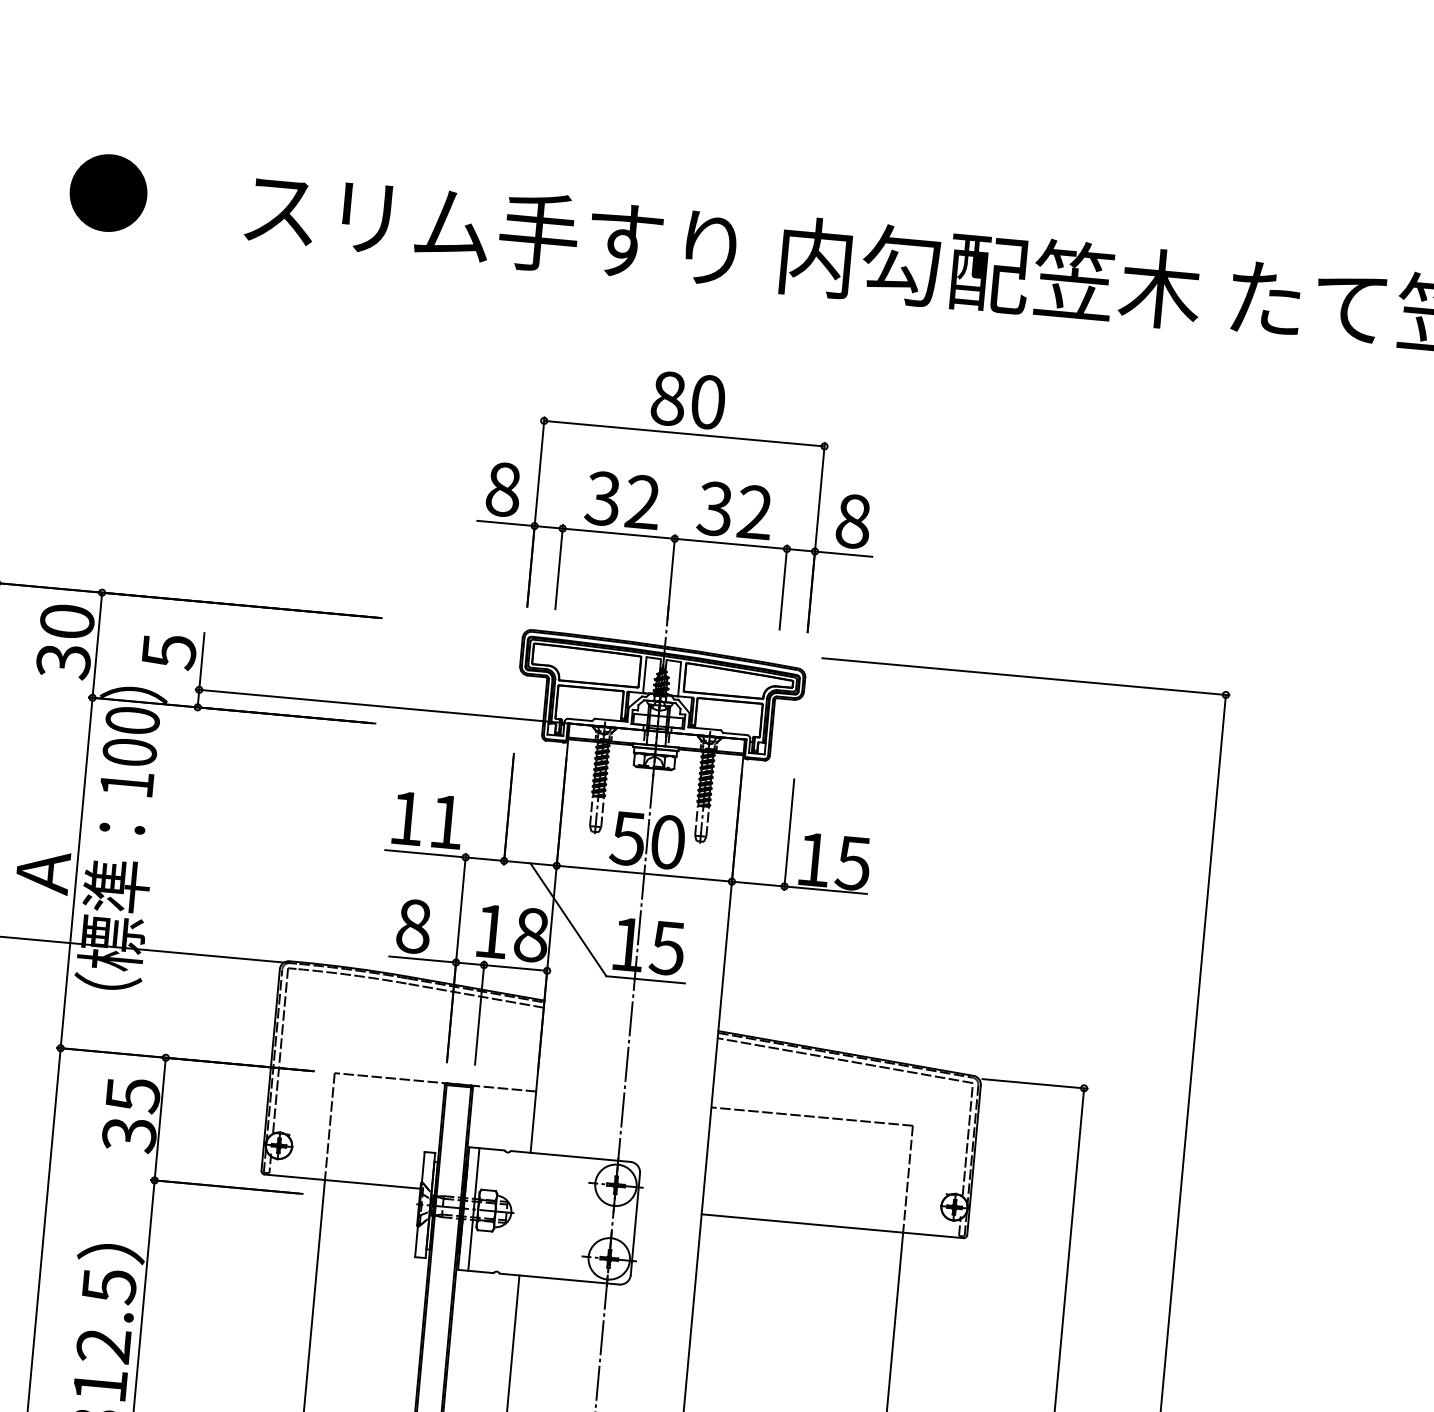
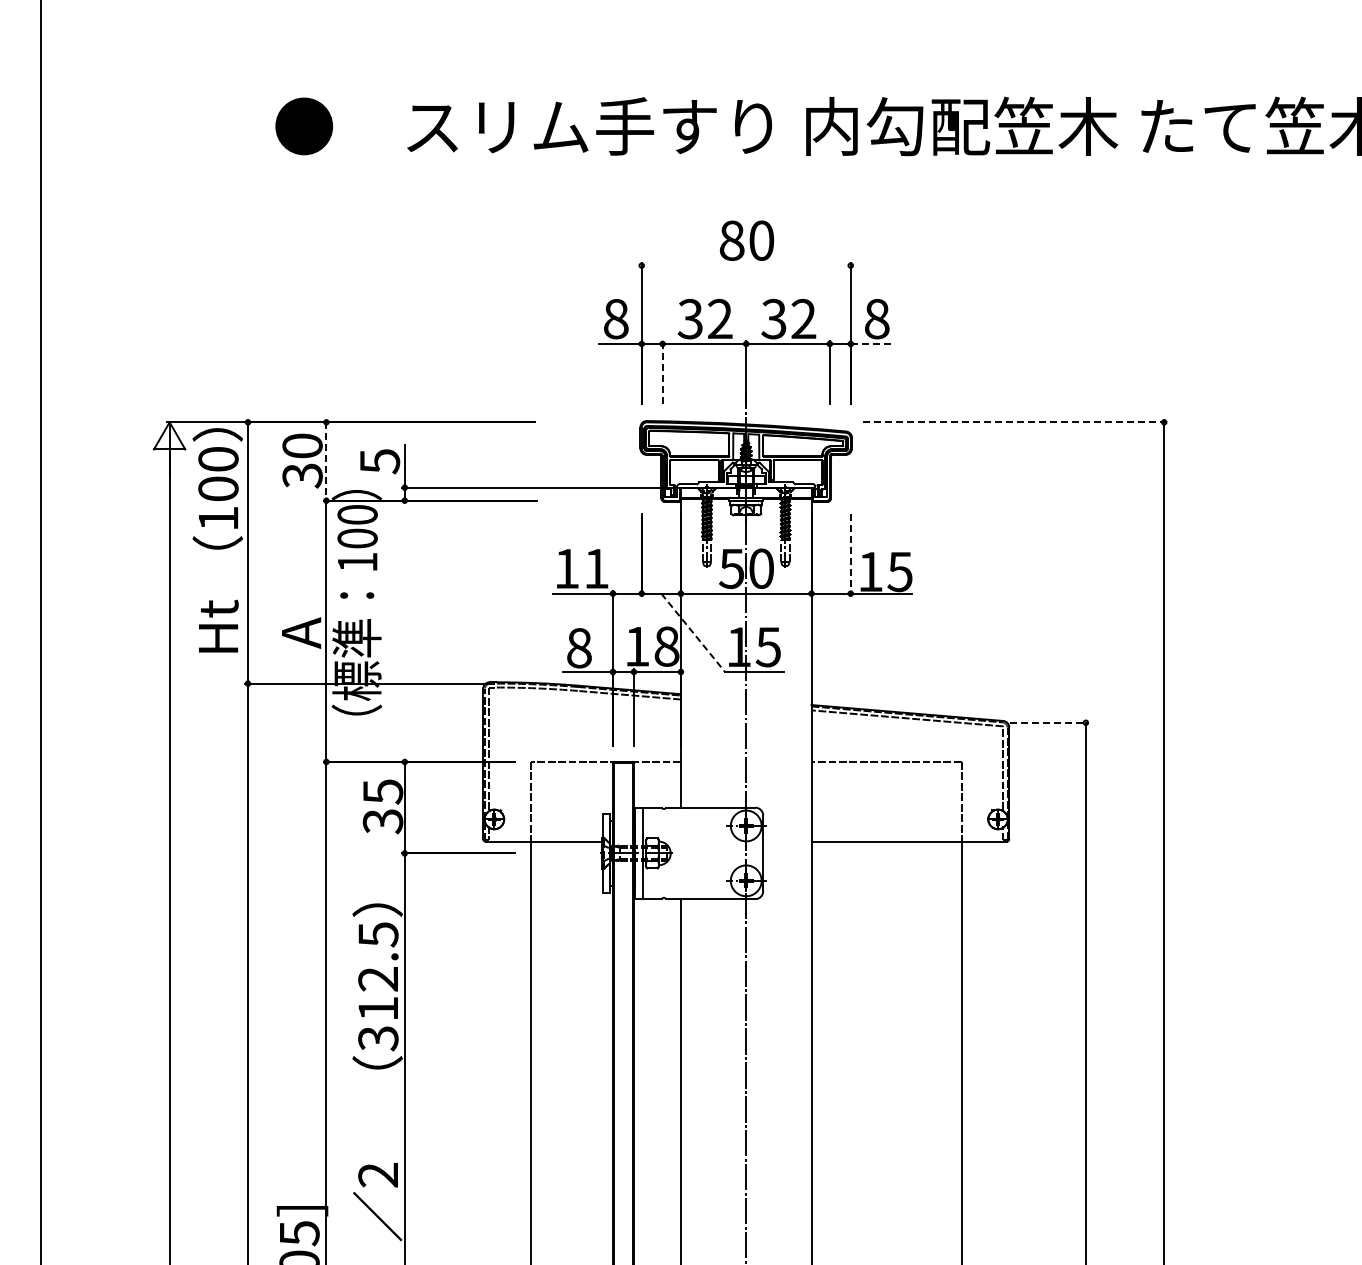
line: (683, 433) -> (745, 265), removed
line: (844, 553) -> (872, 343), solid -> dashed
line: (559, 566) -> (662, 372), solid -> dashed
line: (97, 646) -> (326, 462), solid -> dashed
line: (1026, 677) -> (1015, 422), solid -> dashed
line: (788, 835) -> (850, 555), solid -> dashed
line: (568, 919) -> (693, 632), solid -> dashed
line: (1035, 1083) -> (1049, 722), solid -> dashed

